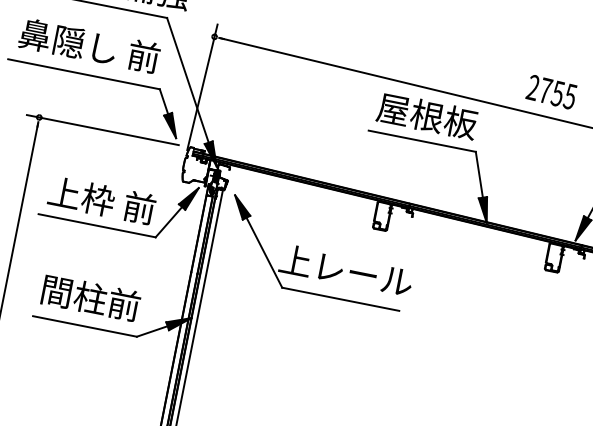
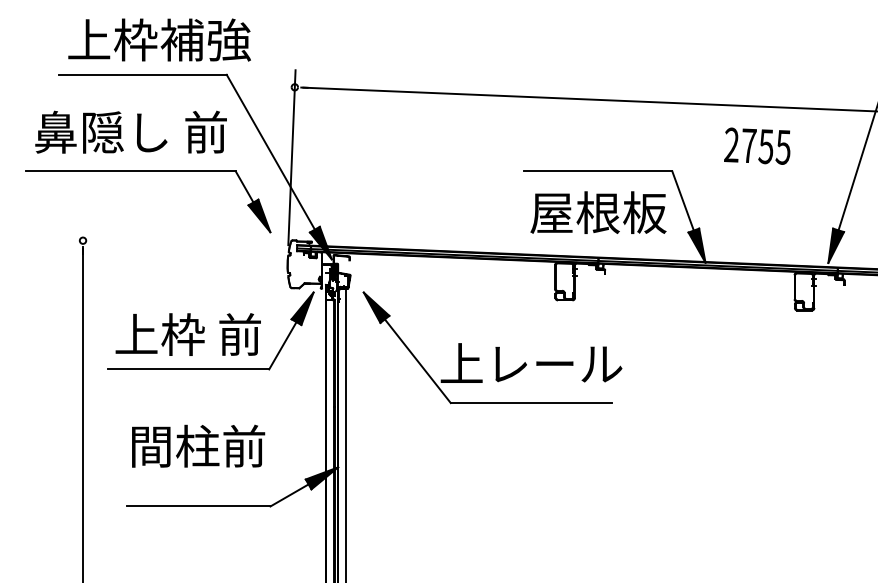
text: (551, 91) -> (757, 145), moved
text: (427, 115) -> (598, 212), moved
line: (102, 129) -> (170, 240), removed
text: (91, 297) -> (198, 445), moved

